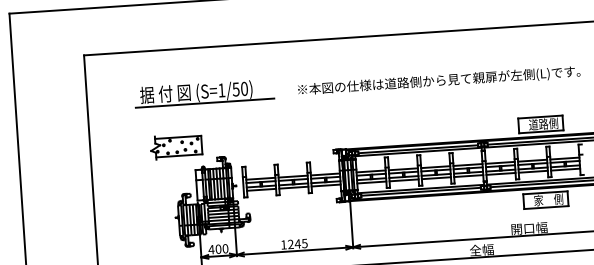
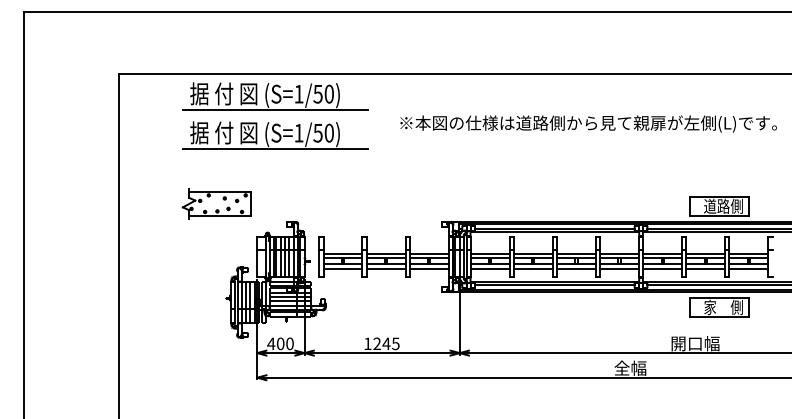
part: (202, 64) -> (275, 96), added
text: (439, 80) -> (588, 123), moved
part: (176, 146) -> (216, 203), moved

